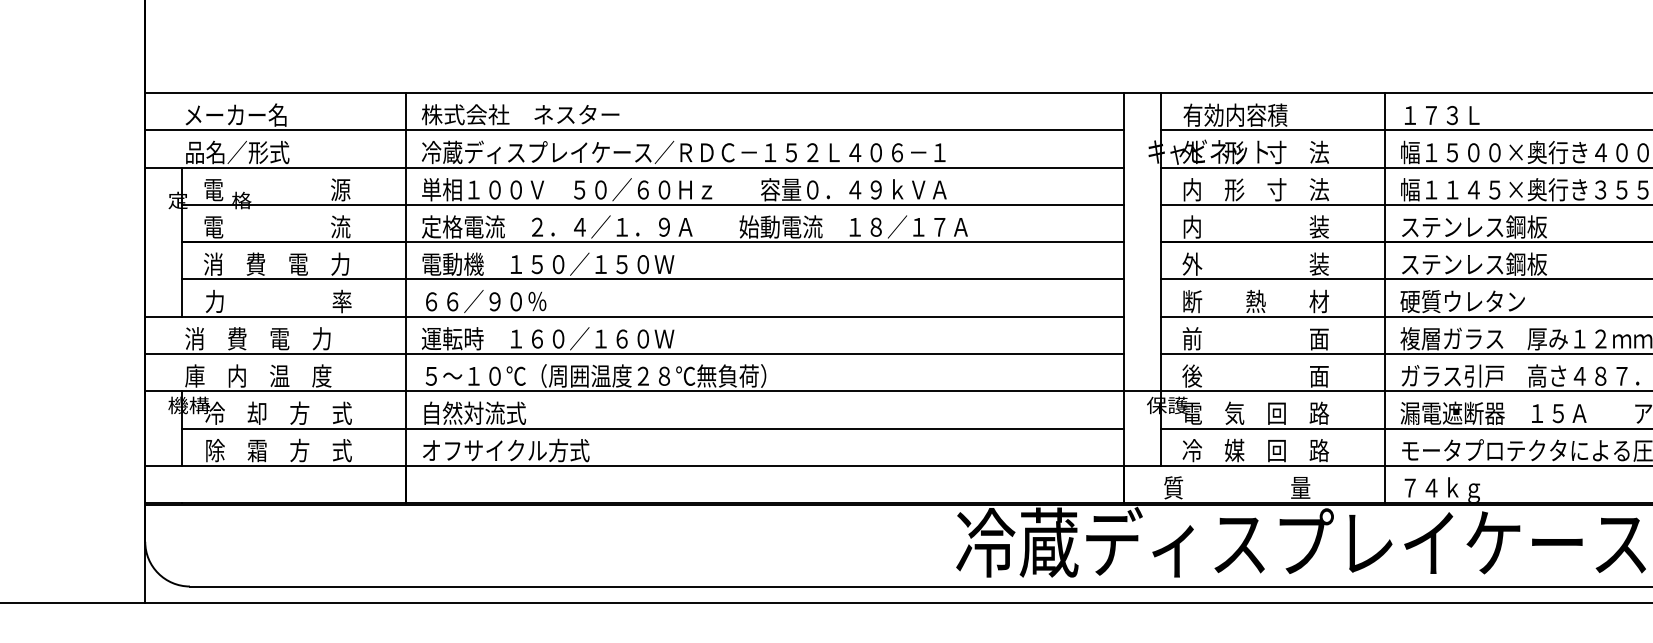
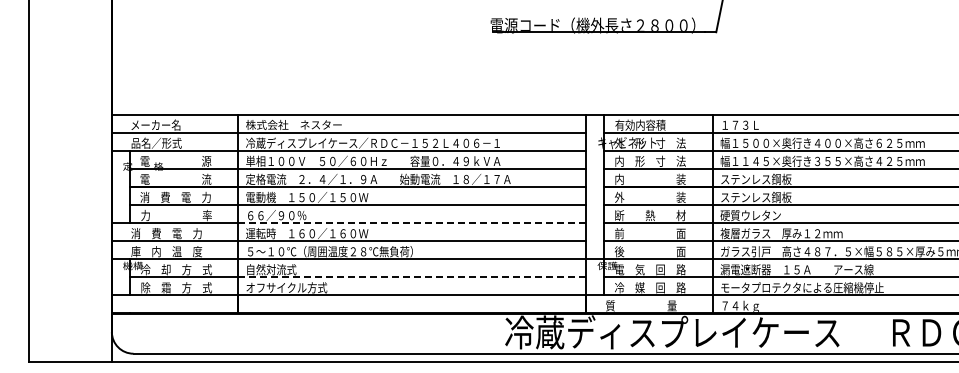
line: (765, 315) -> (412, 222), solid -> dashed
line: (765, 429) -> (412, 277), solid -> dashed

